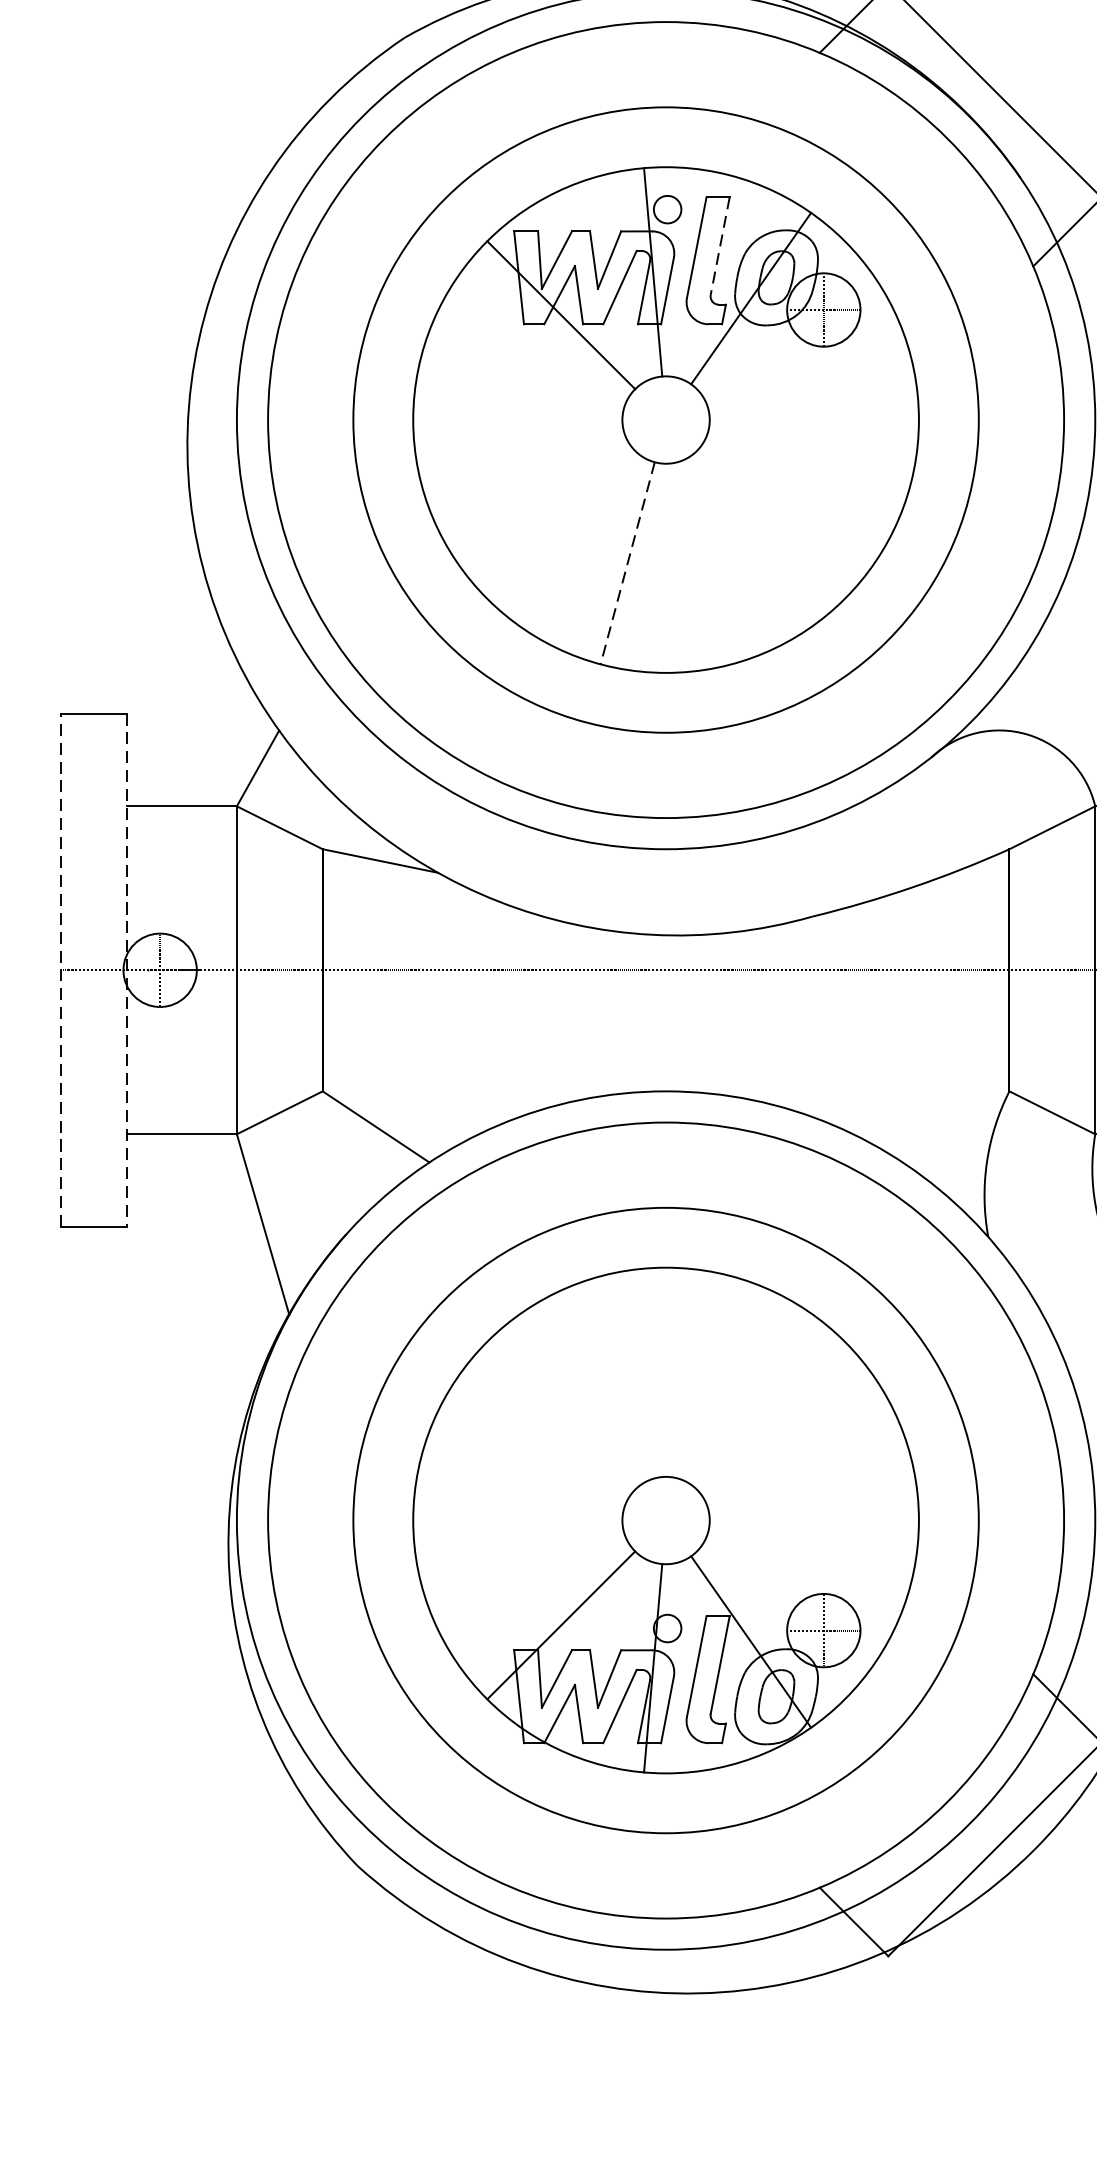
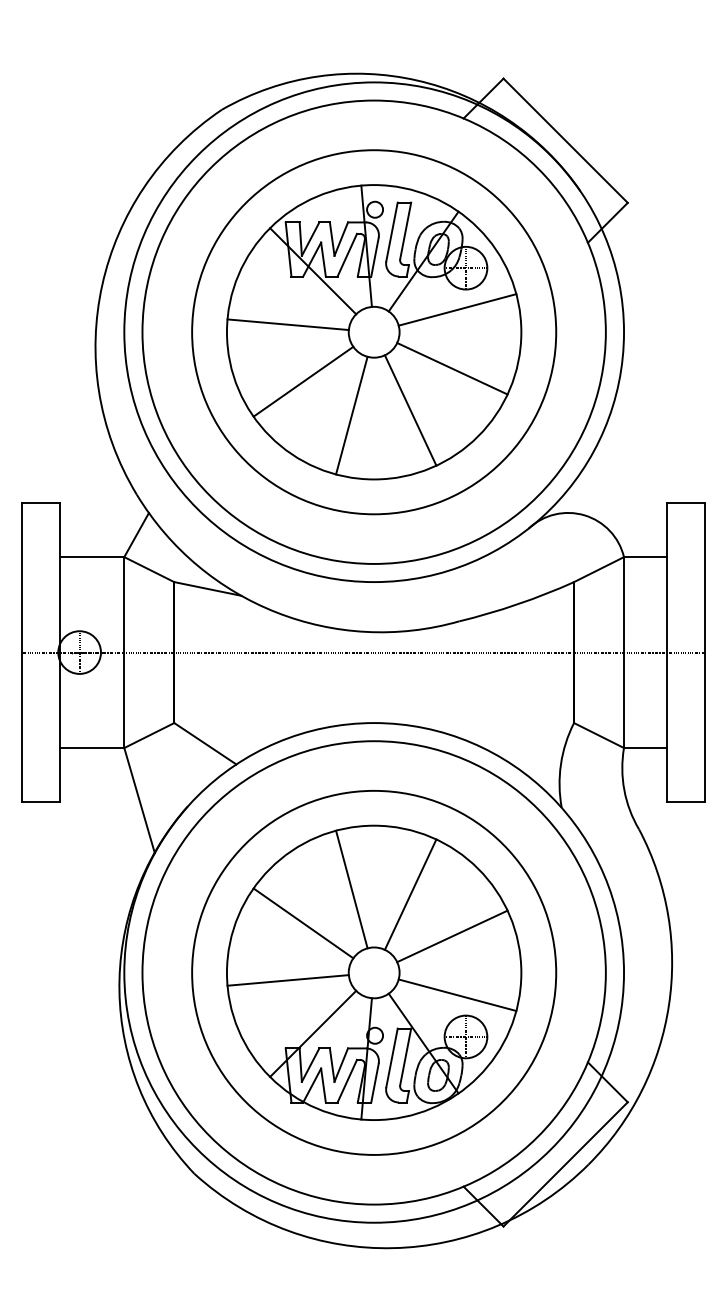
line: (719, 246) -> (405, 231), dashed -> solid
line: (809, 380) -> (457, 309), added
line: (517, 406) -> (287, 324), added
line: (800, 482) -> (452, 368), added
line: (544, 504) -> (303, 381), added
line: (728, 554) -> (410, 410), added
line: (627, 563) -> (351, 415), dashed -> solid
line: (60, 970) -> (21, 652), dashed -> solid
line: (127, 971) -> (60, 653), dashed -> solid
line: (627, 1377) -> (351, 889), added
line: (728, 1385) -> (410, 894), added
line: (544, 1435) -> (303, 923), added
line: (800, 1458) -> (452, 936), added
line: (517, 1533) -> (287, 980), added
line: (809, 1559) -> (457, 995), added

